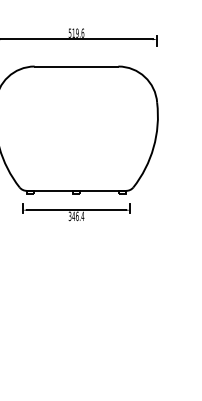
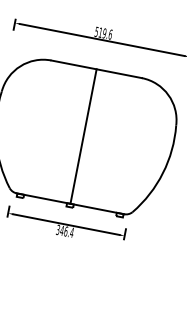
line: (76, 128) -> (83, 136), added

